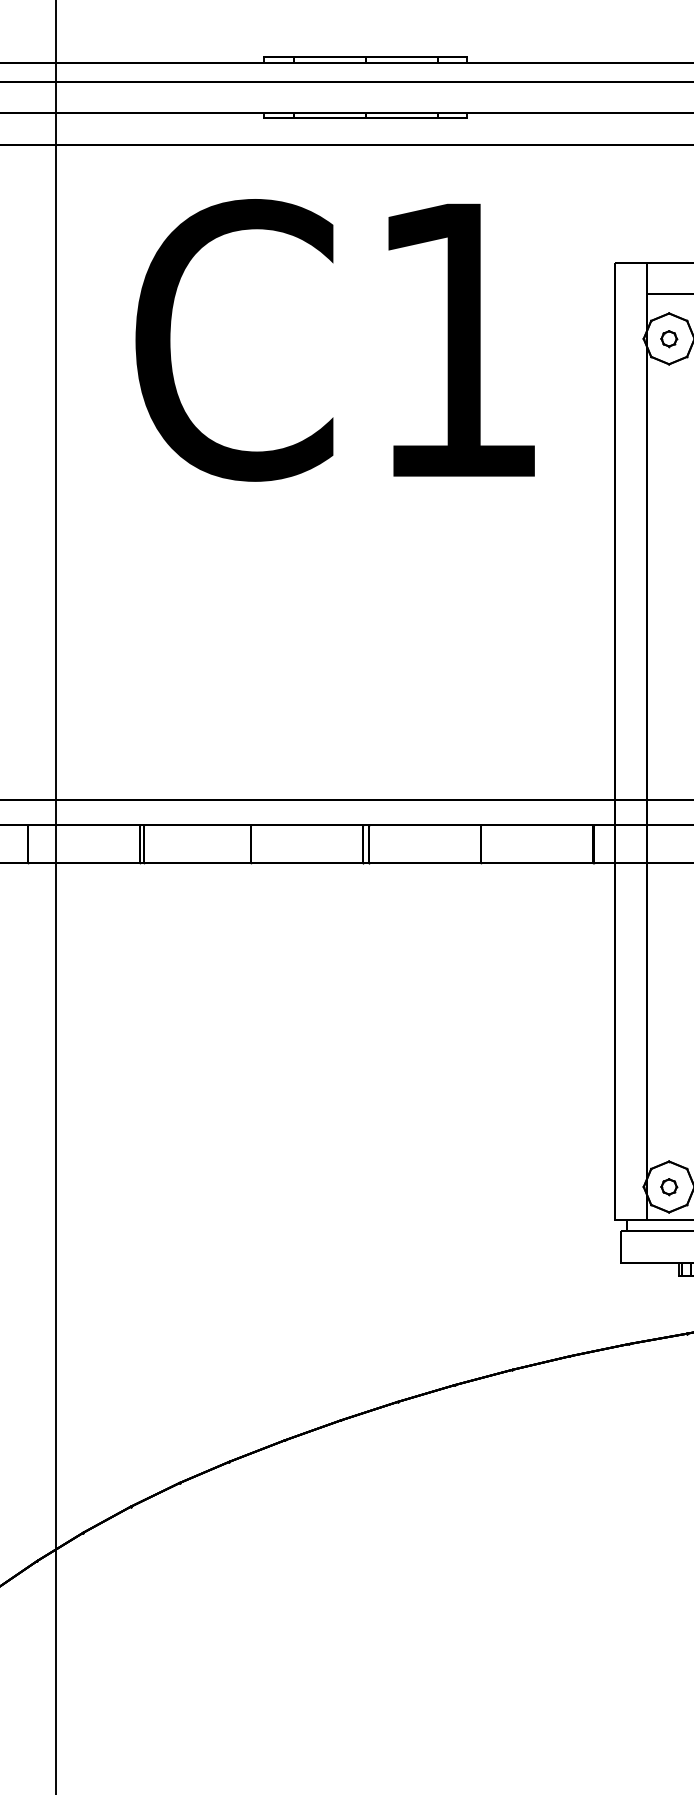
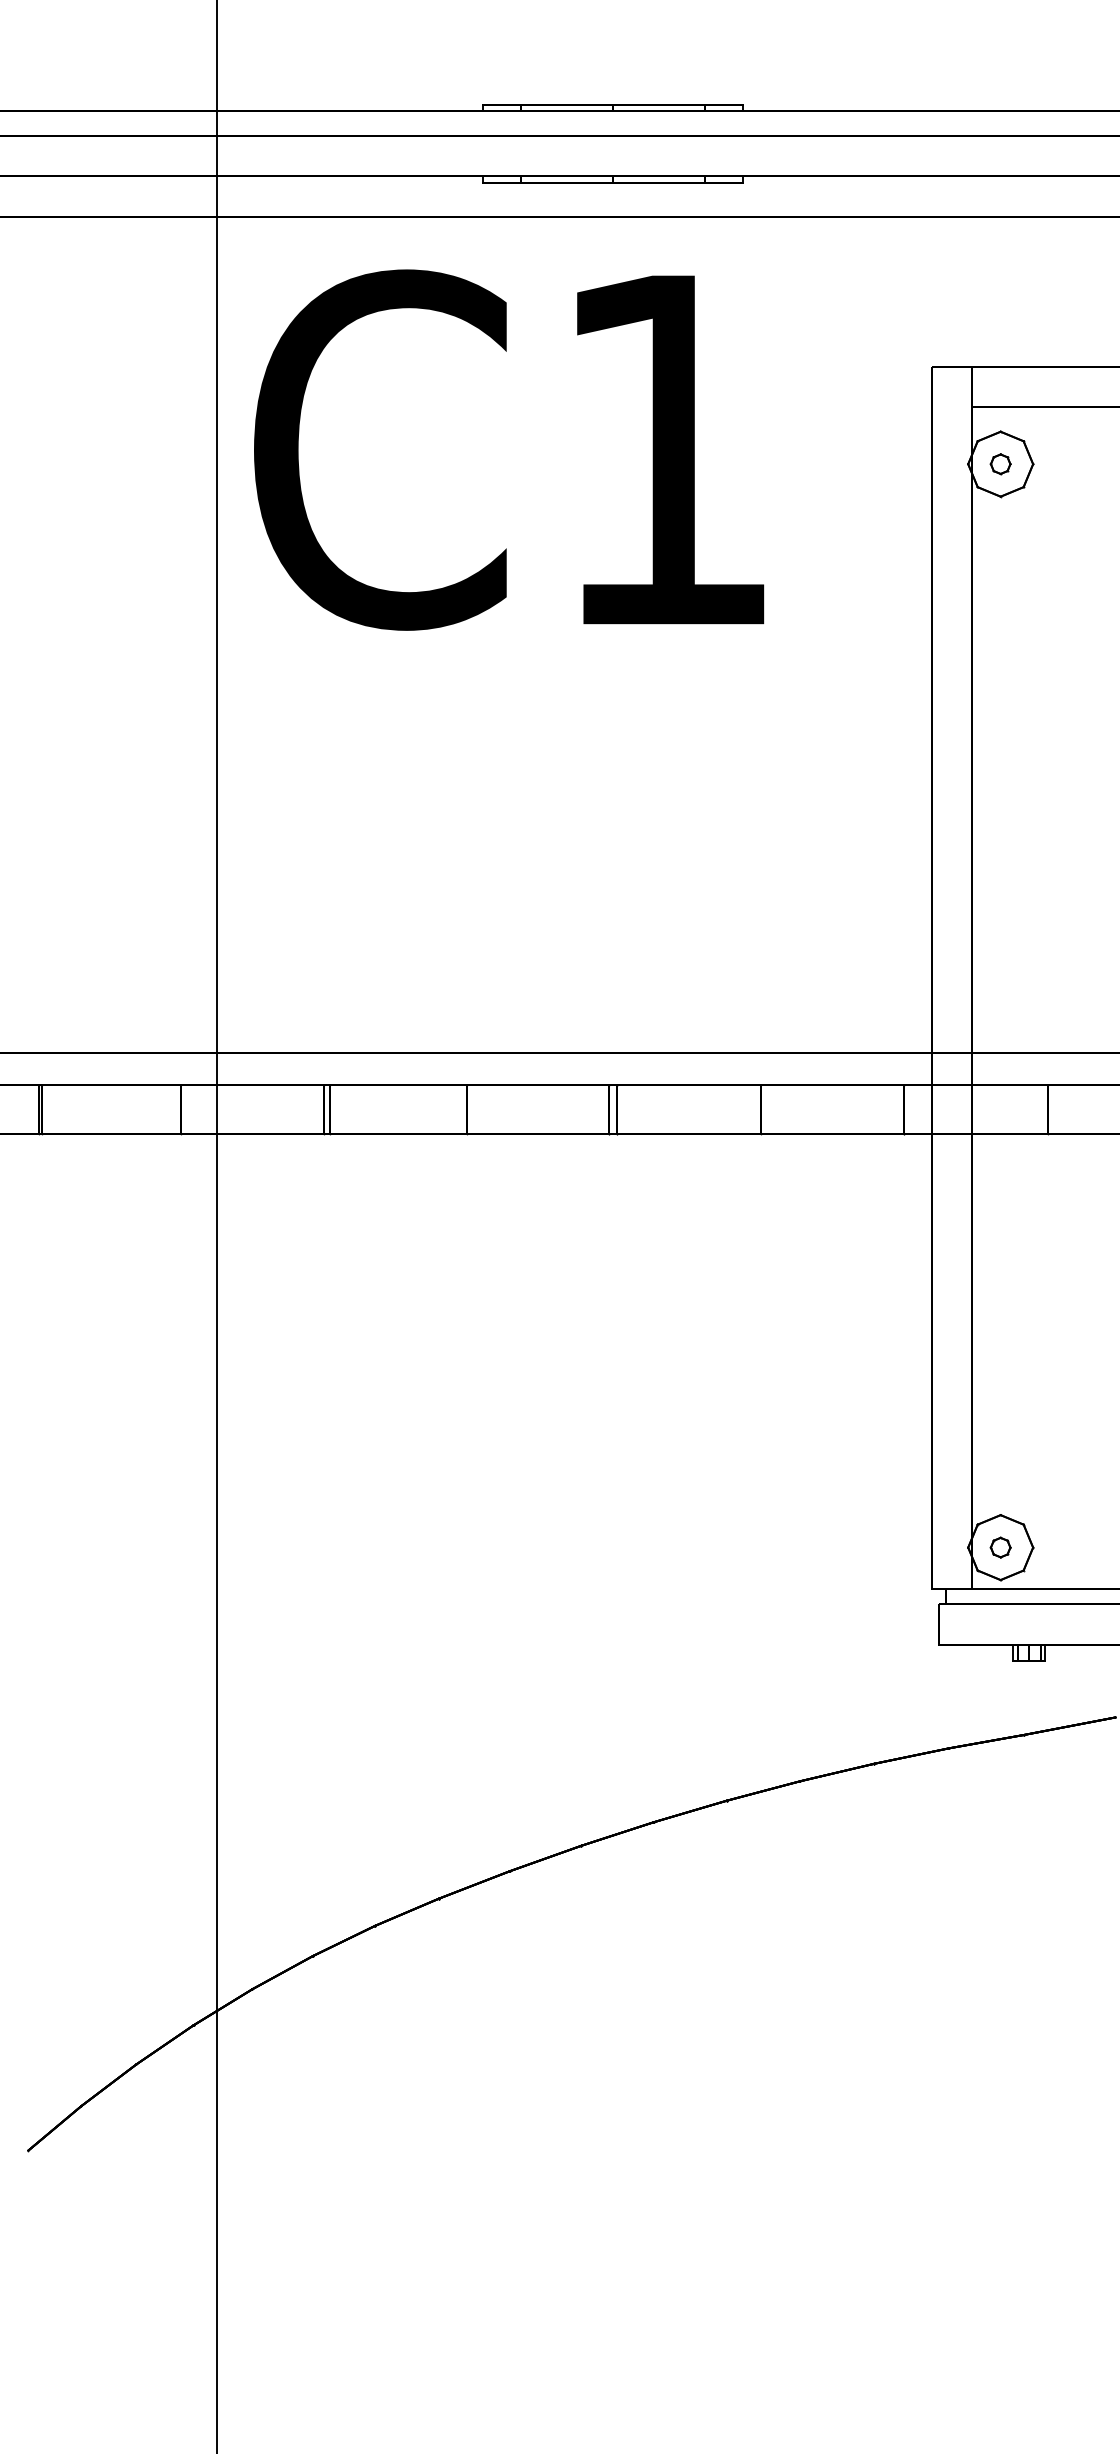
text: (335, 339) -> (509, 449), moved

